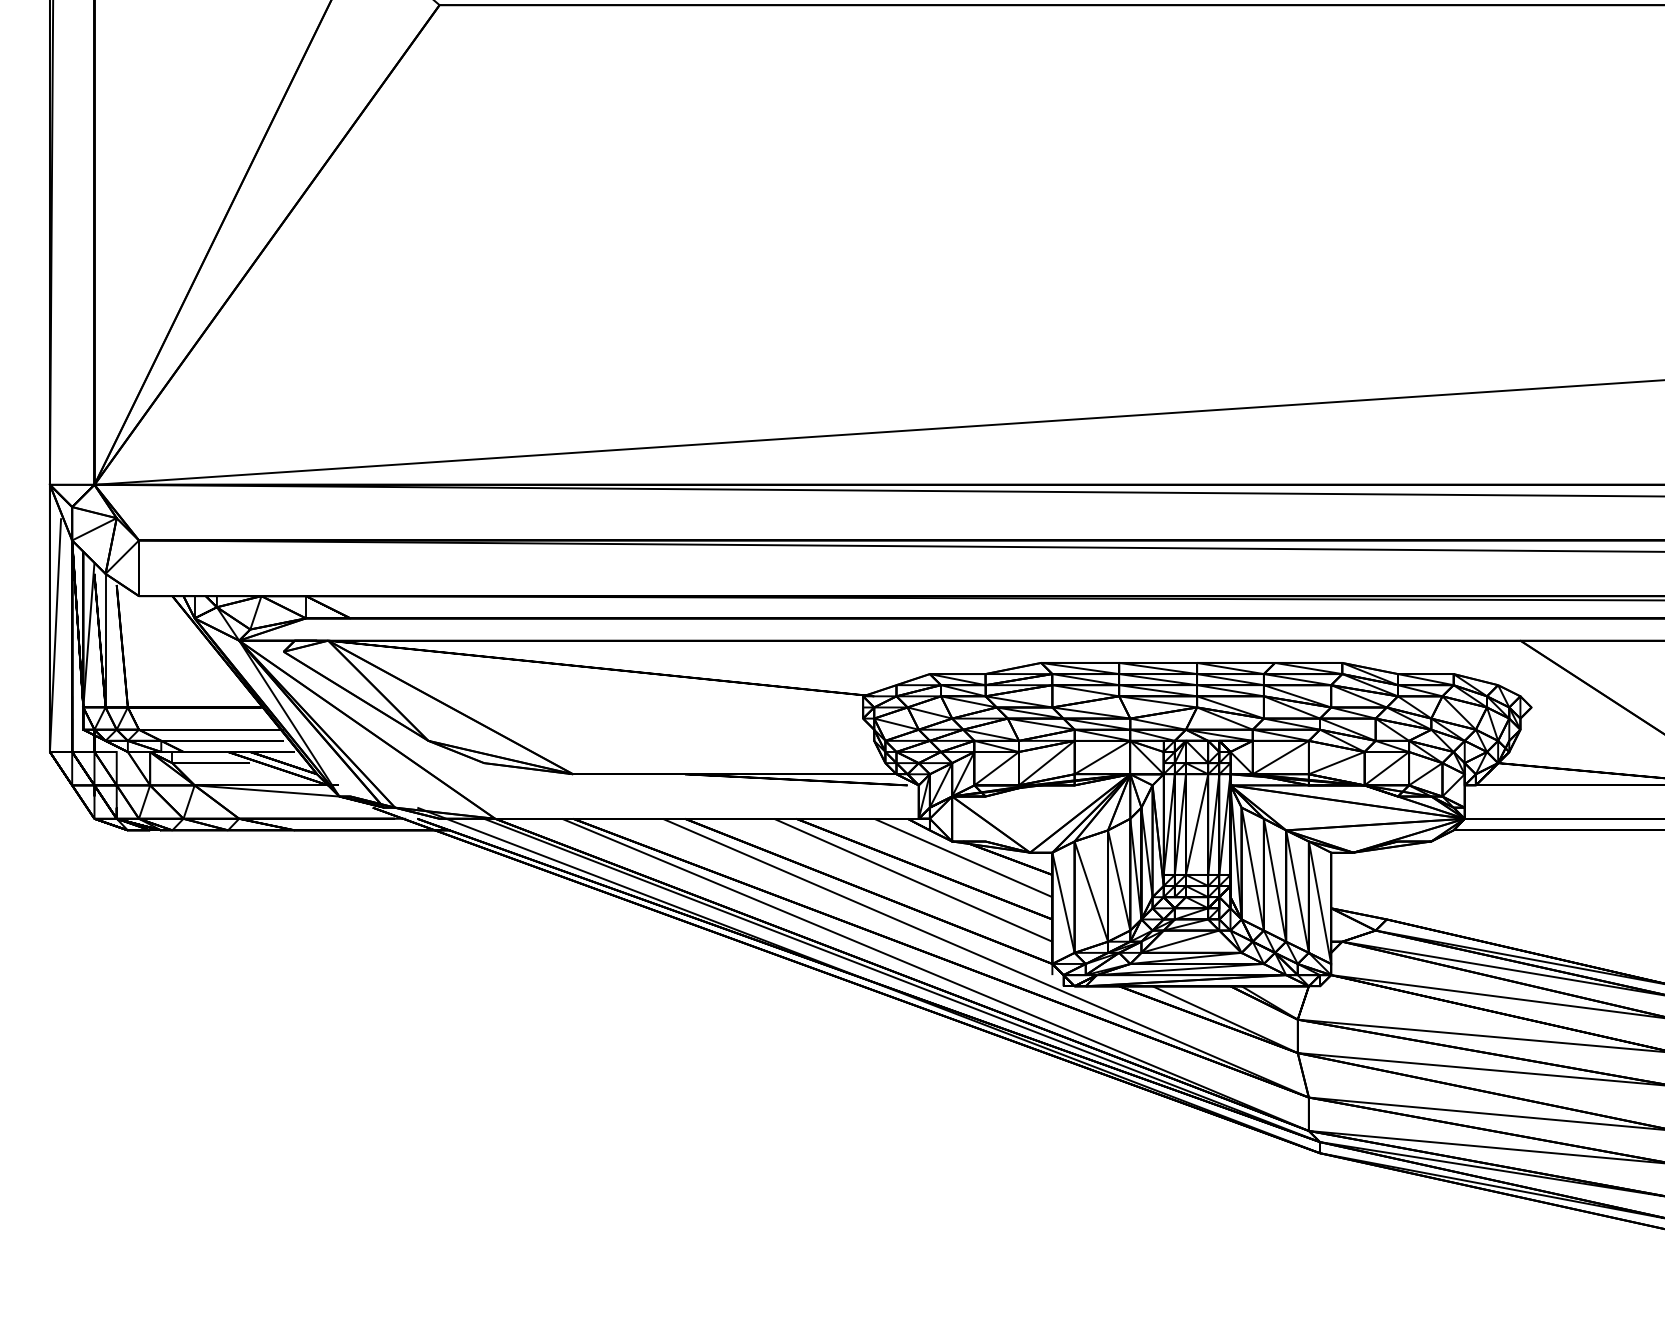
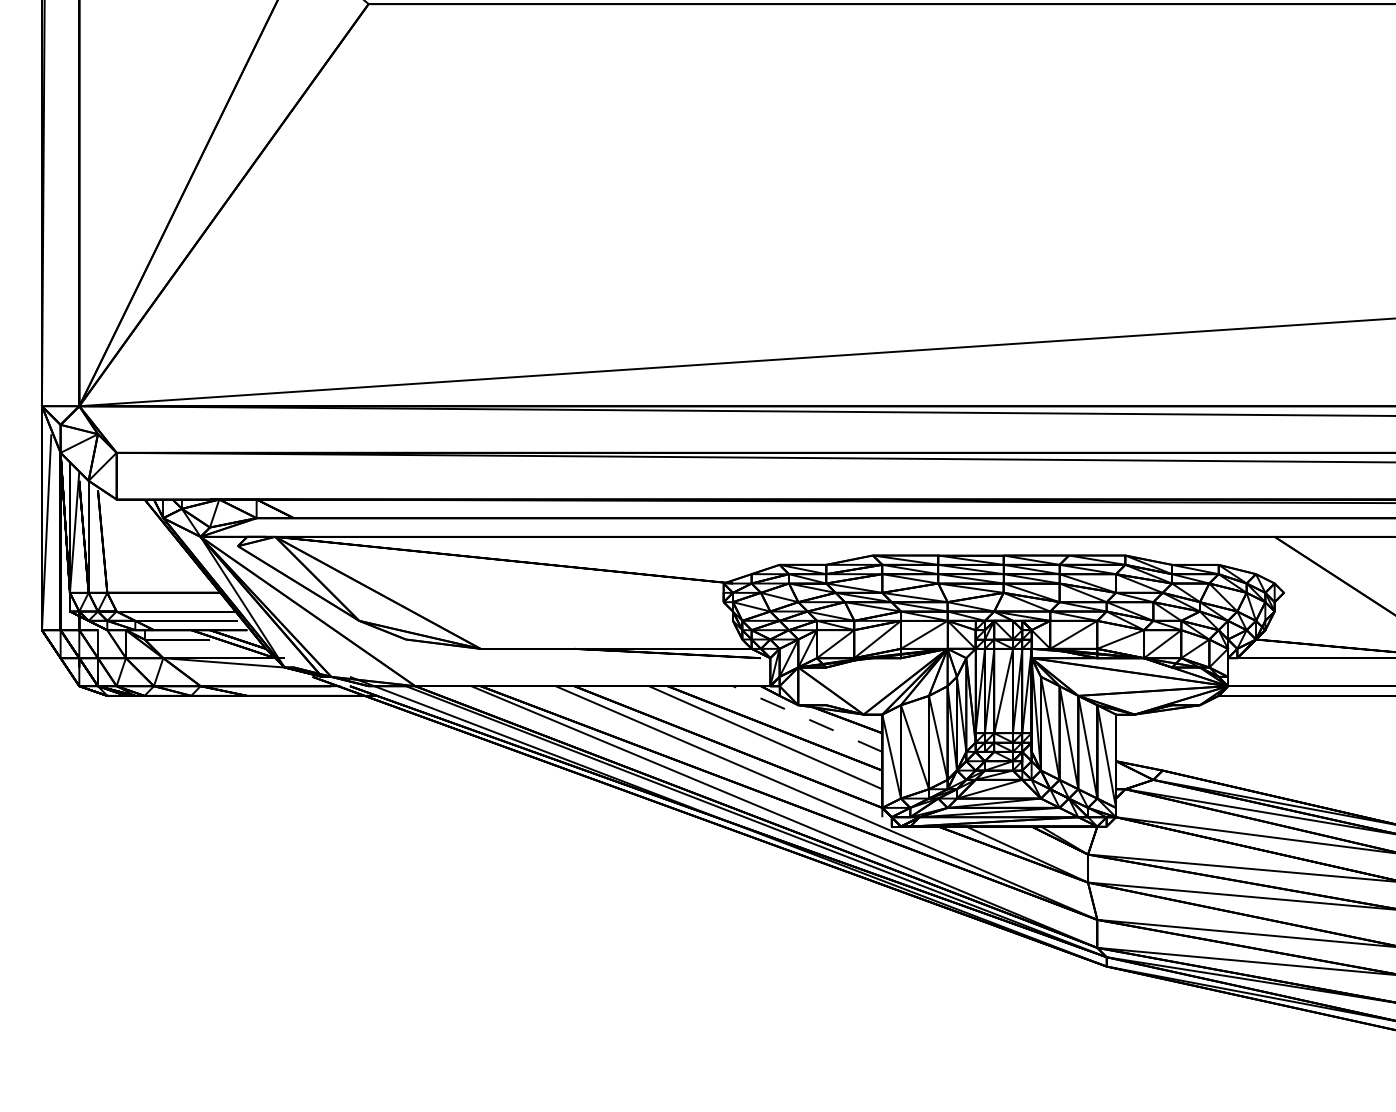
line: (962, 857) -> (806, 718), solid -> dashed

